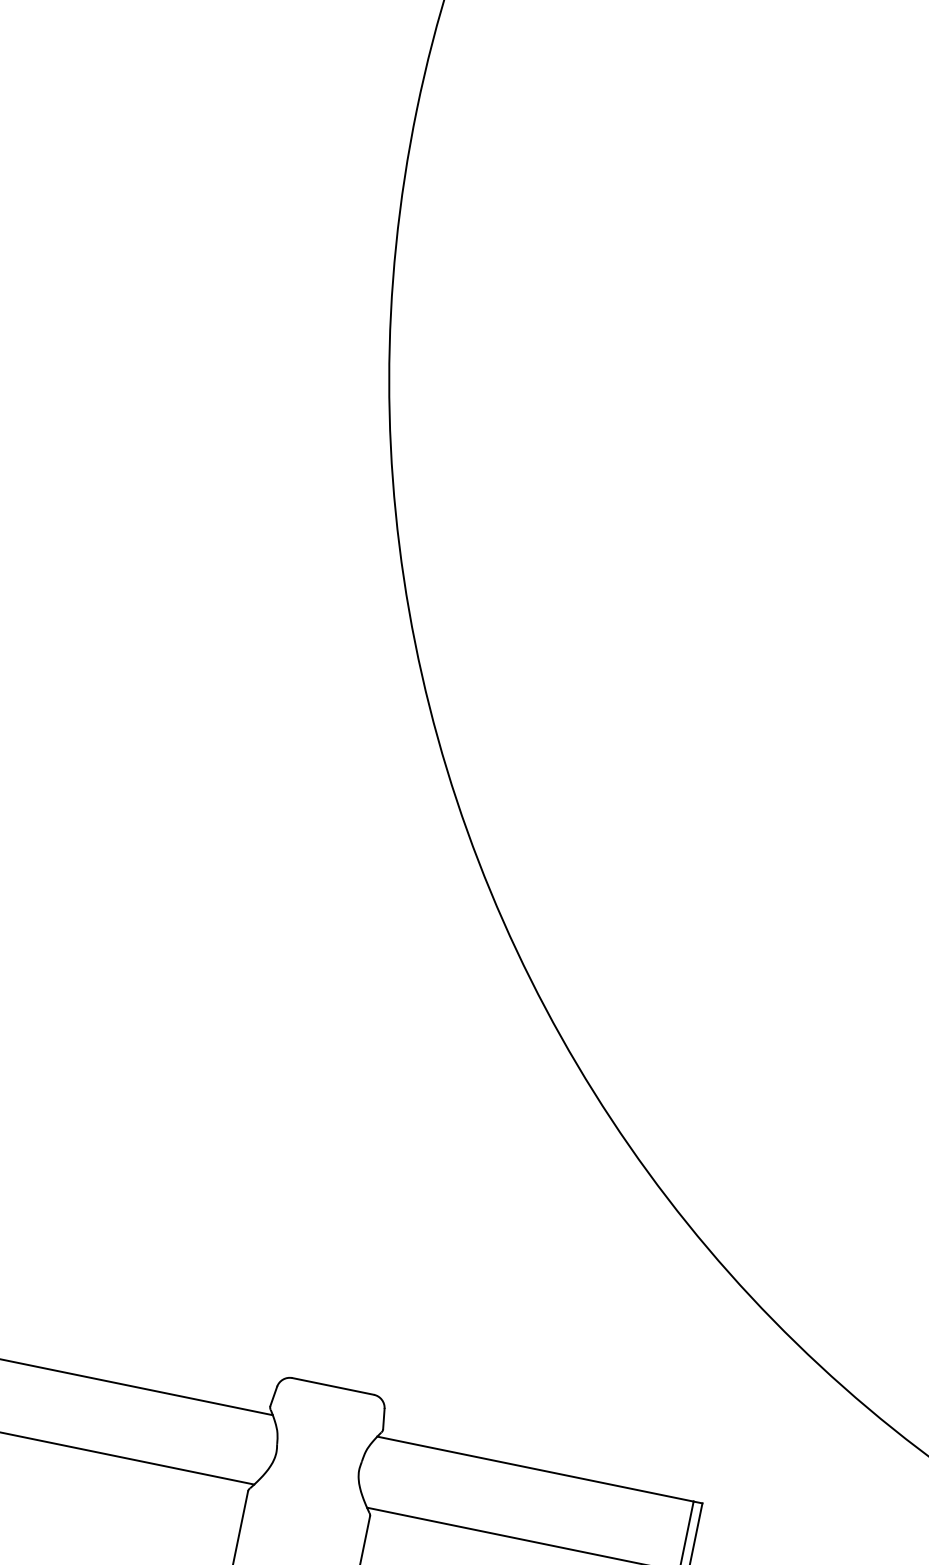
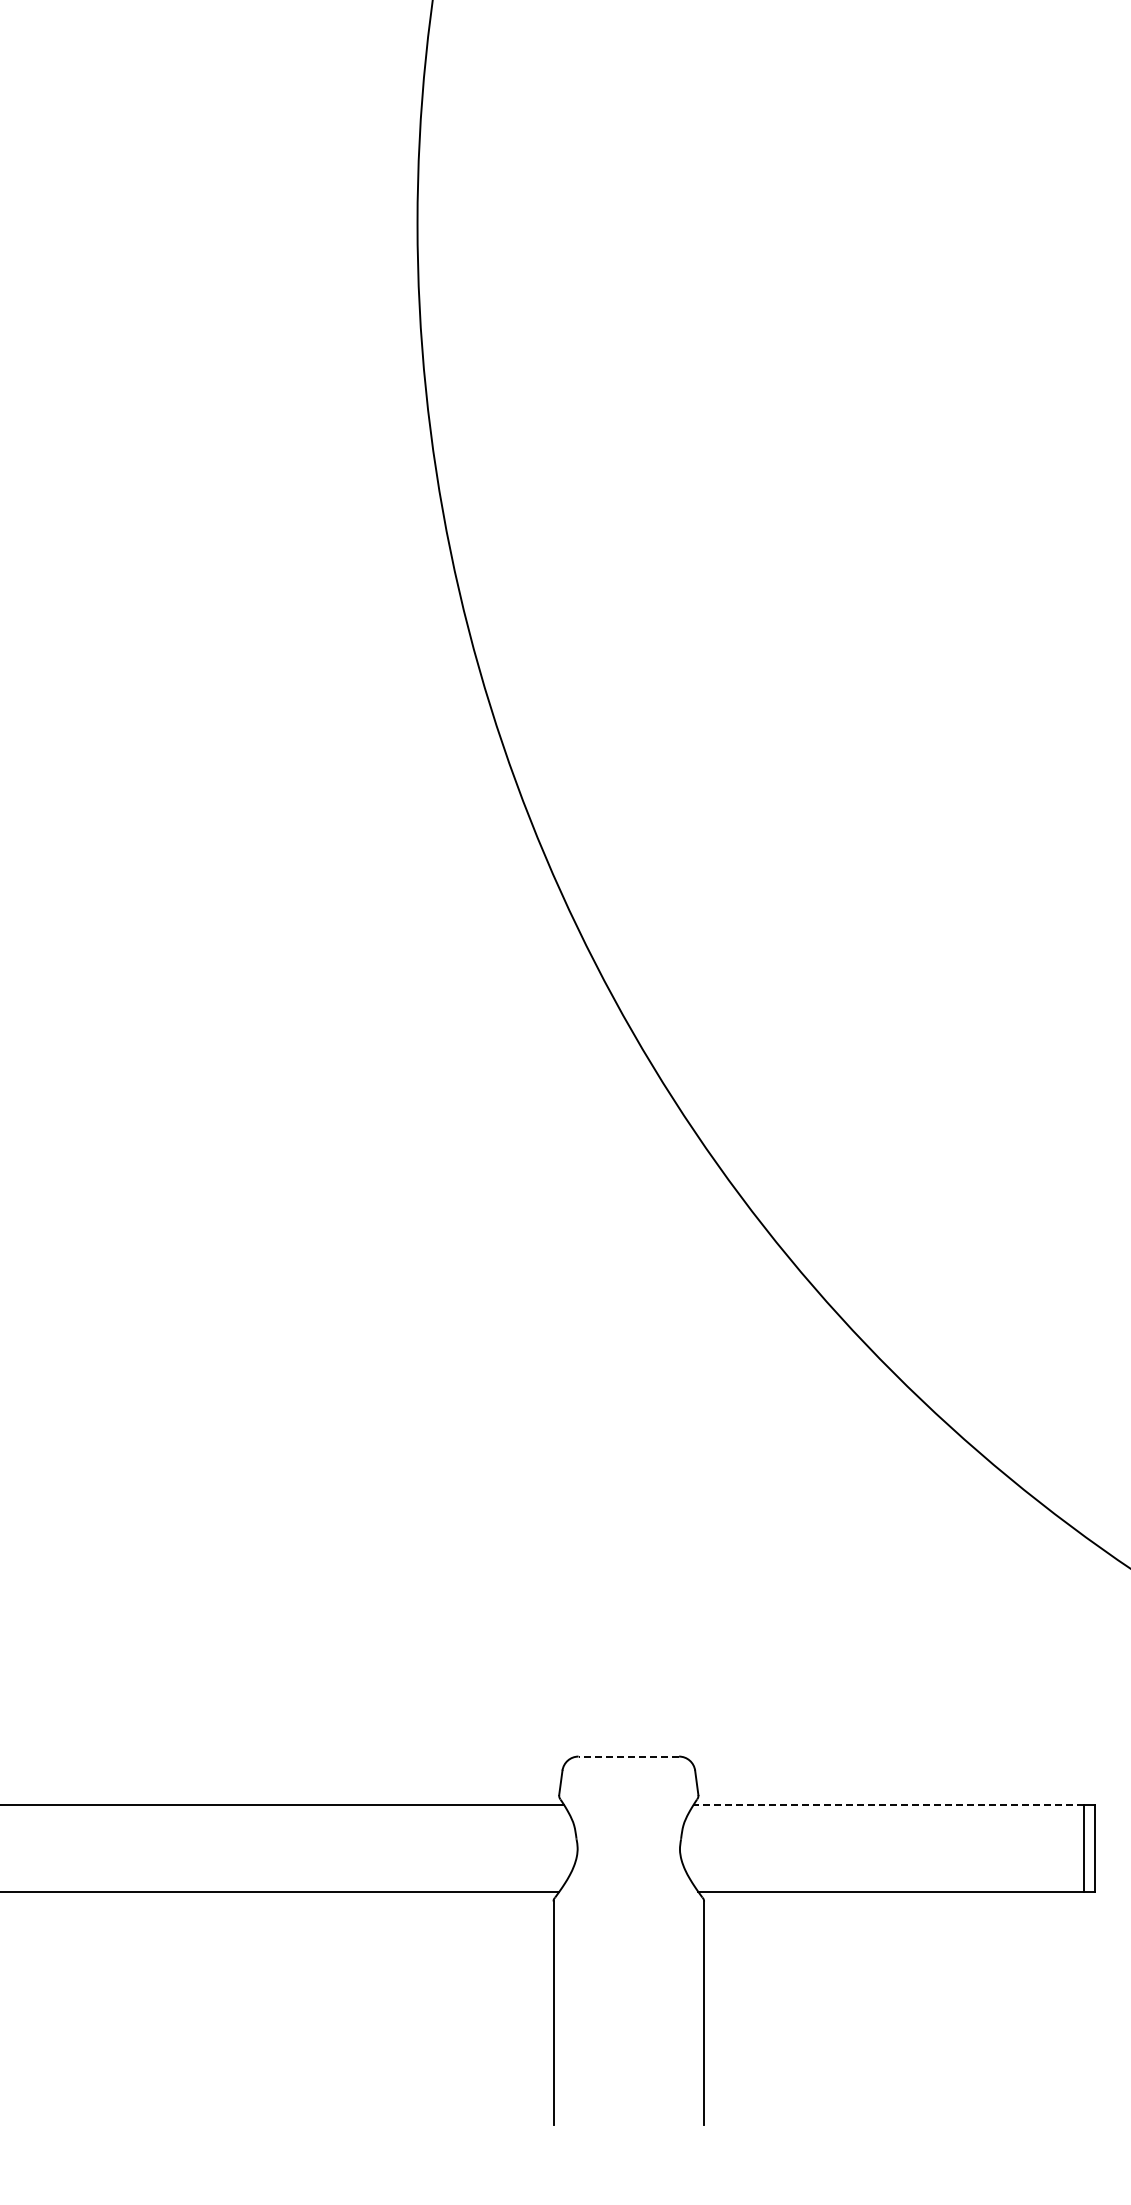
line: (332, 1386) -> (628, 1756), solid -> dashed
line: (535, 1469) -> (888, 1805), solid -> dashed

